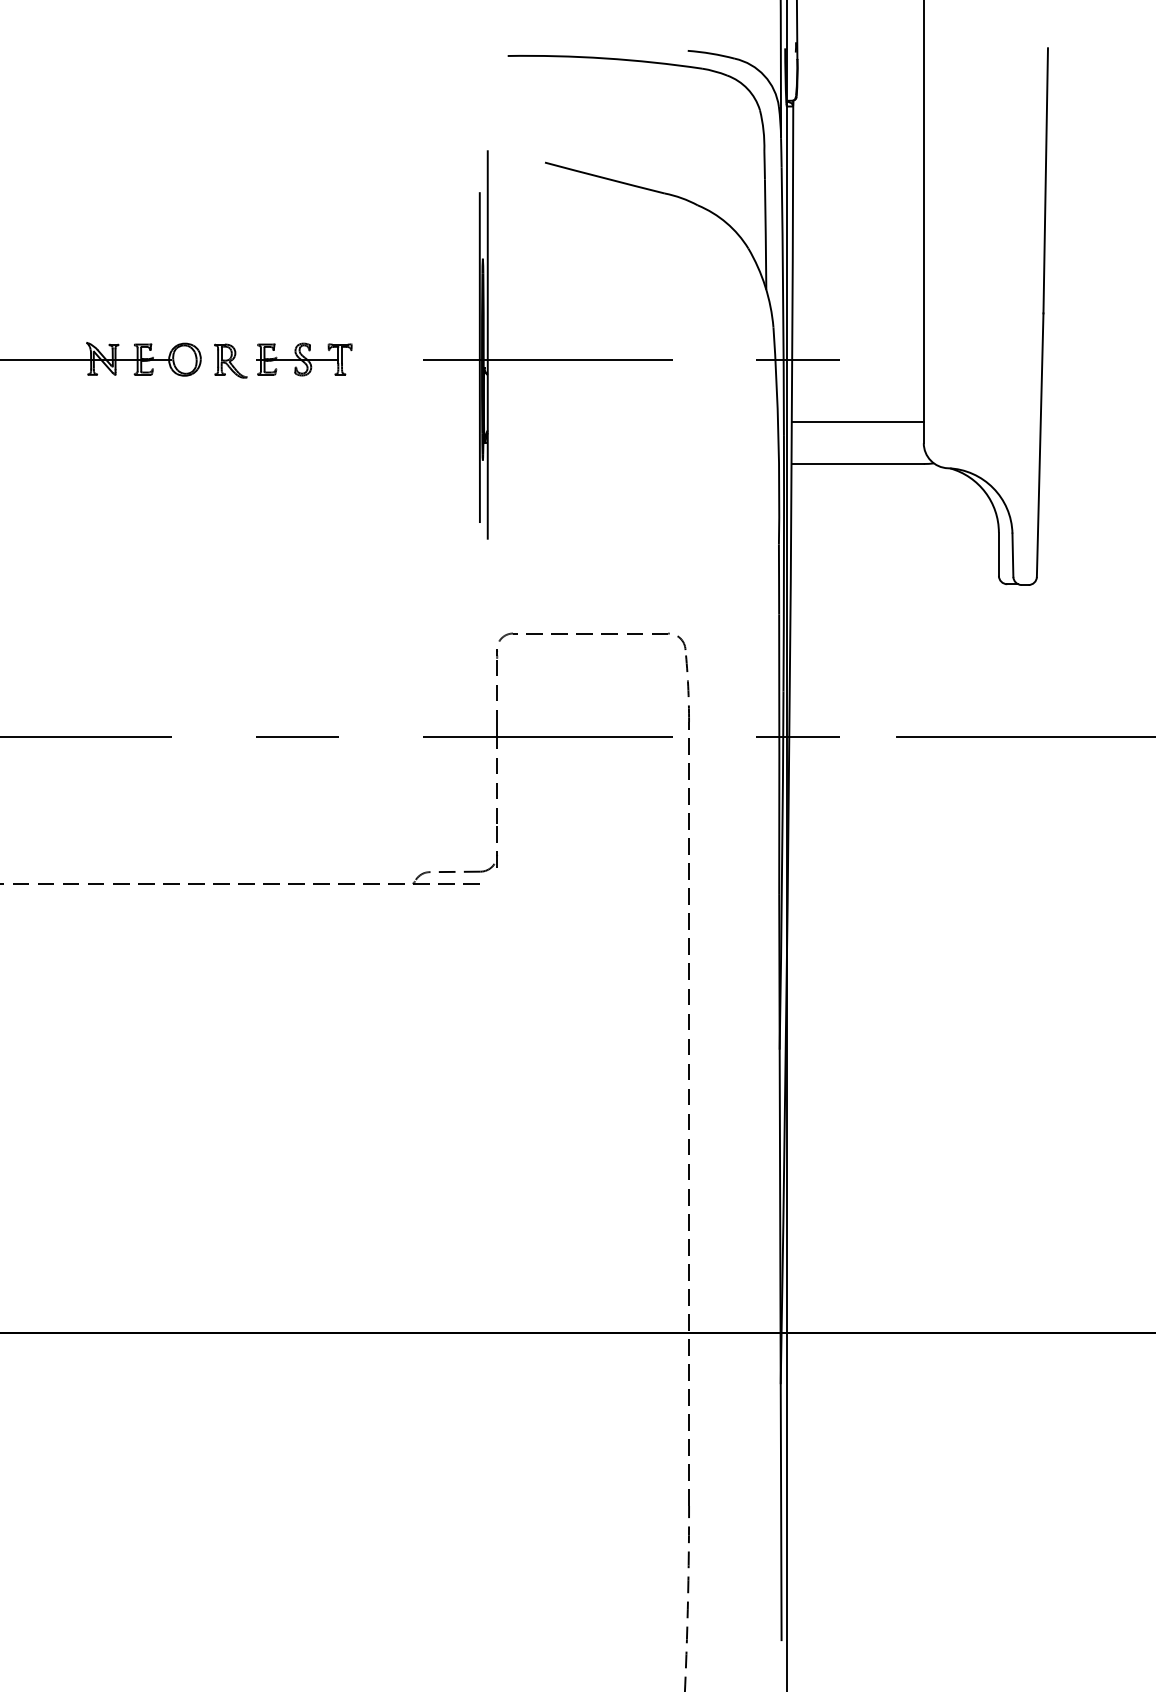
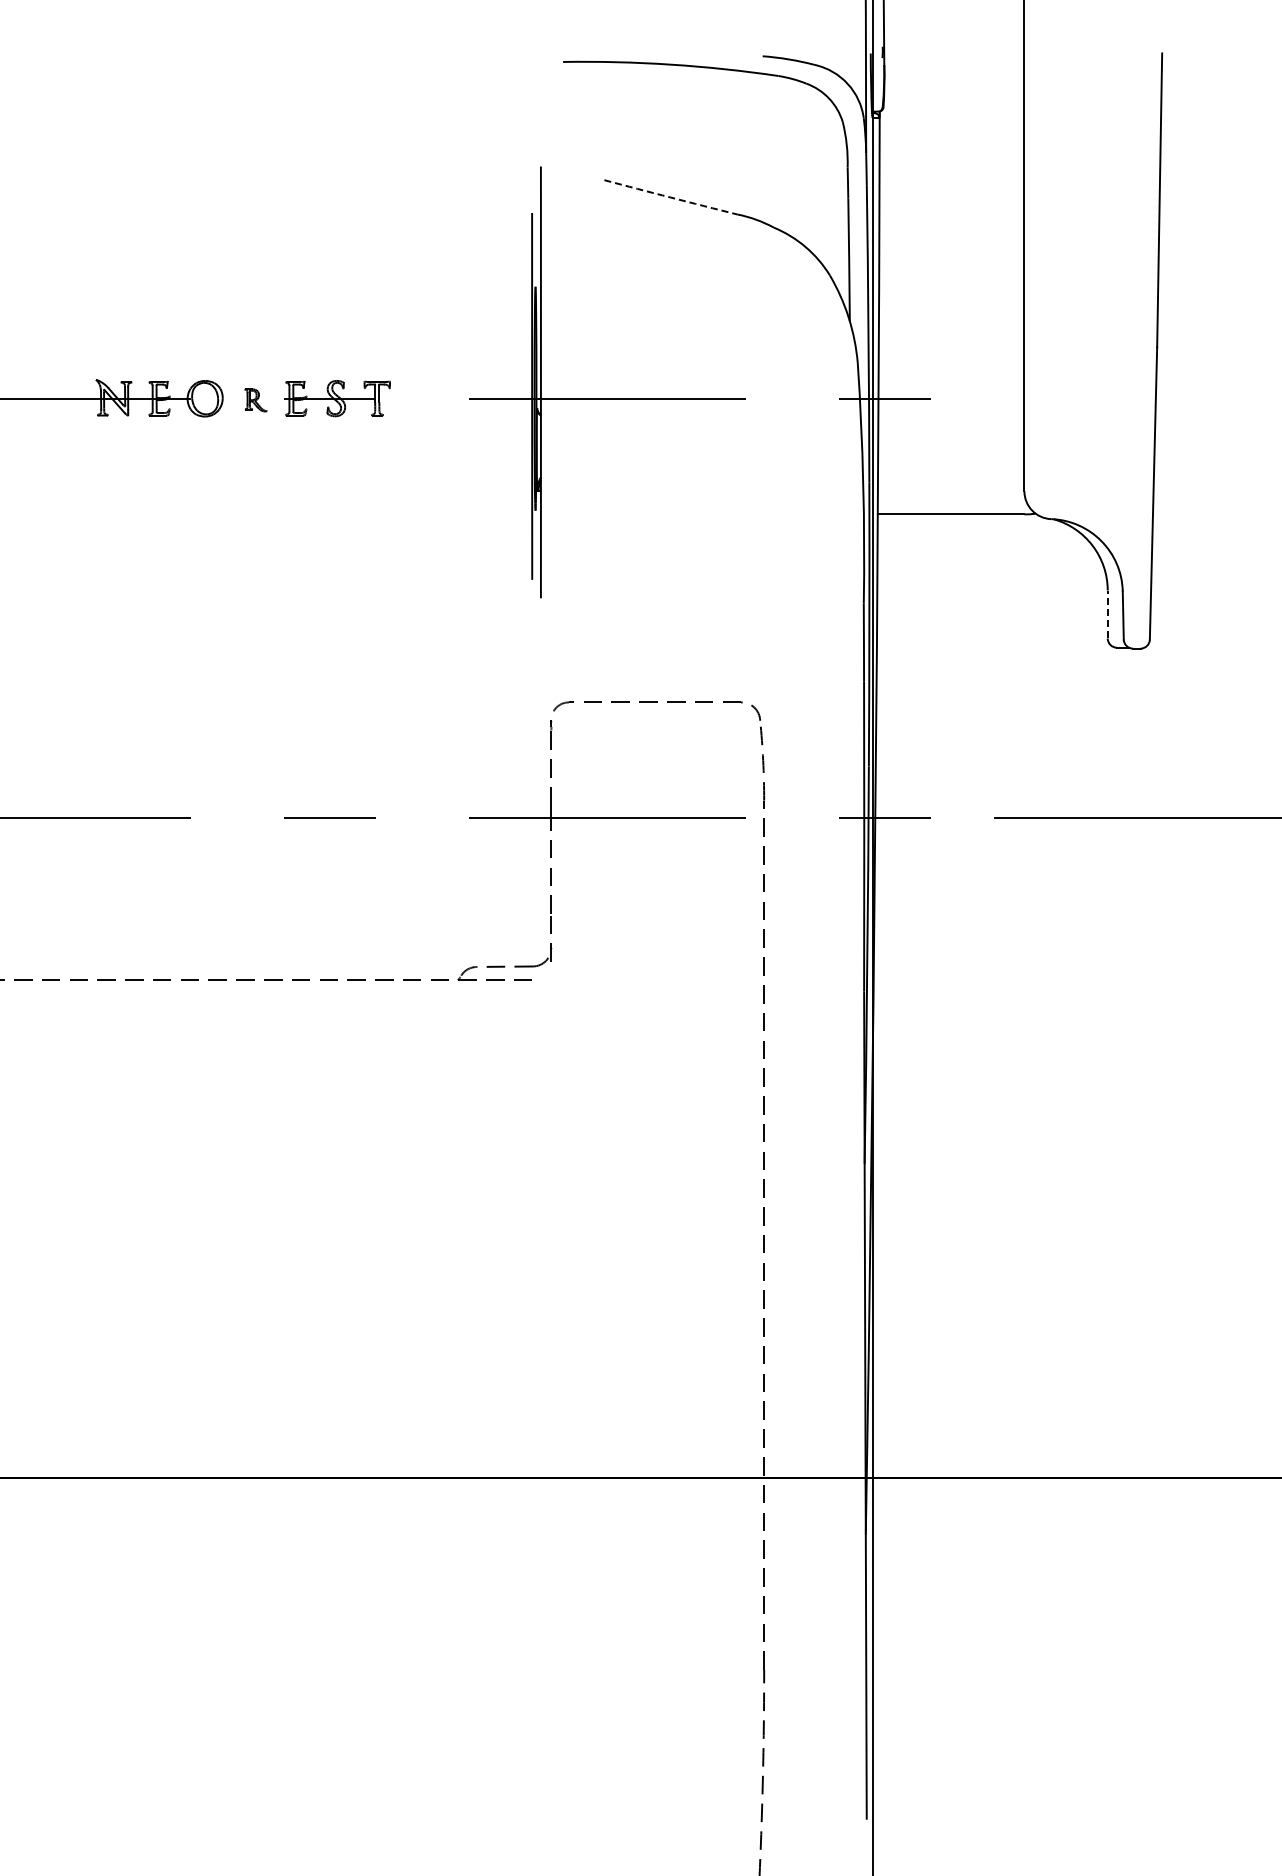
arc: (604, 178) -> (670, 197), solid -> dashed
part: (230, 361) -> (255, 400), size x0.6
line: (858, 421) -> (951, 467), removed
line: (998, 554) -> (1107, 614), solid -> dashed

